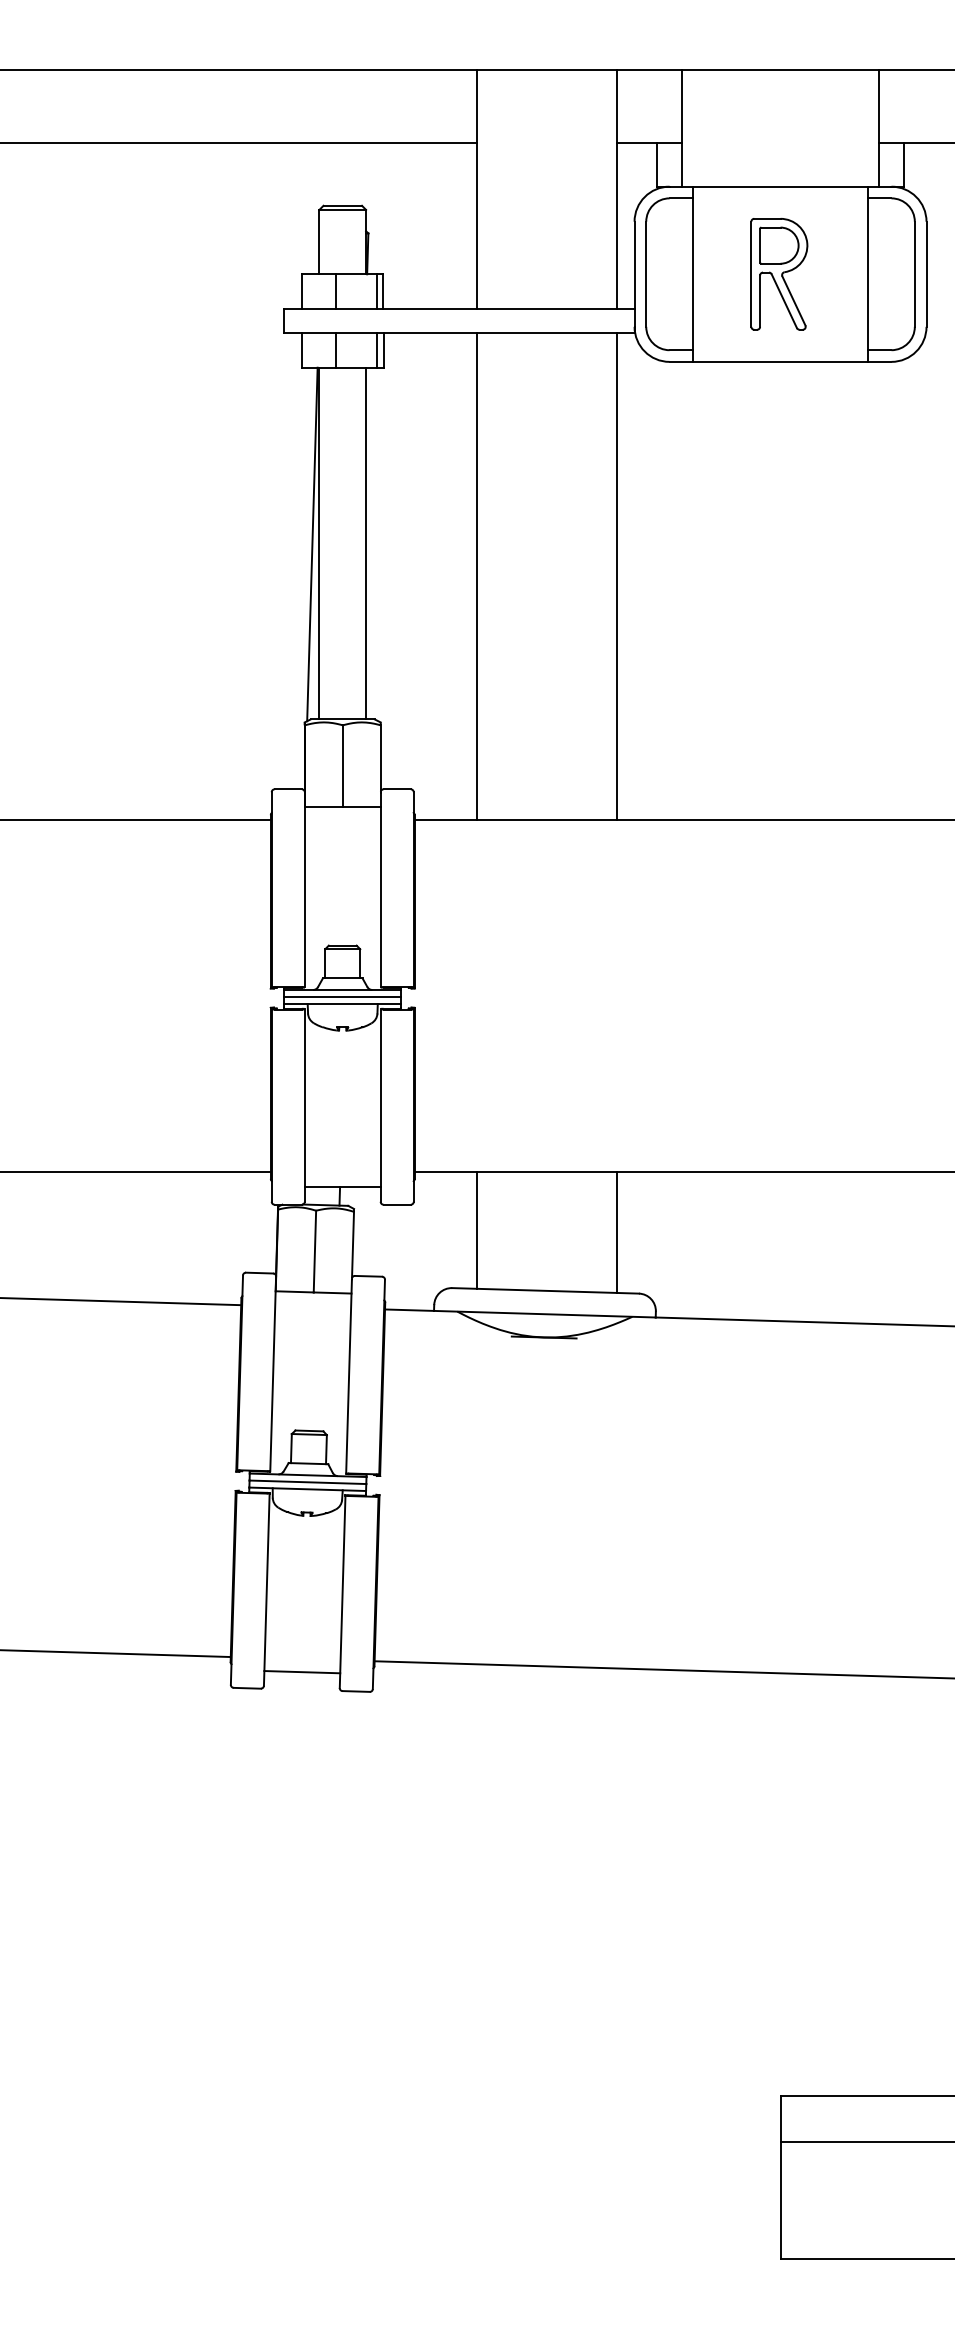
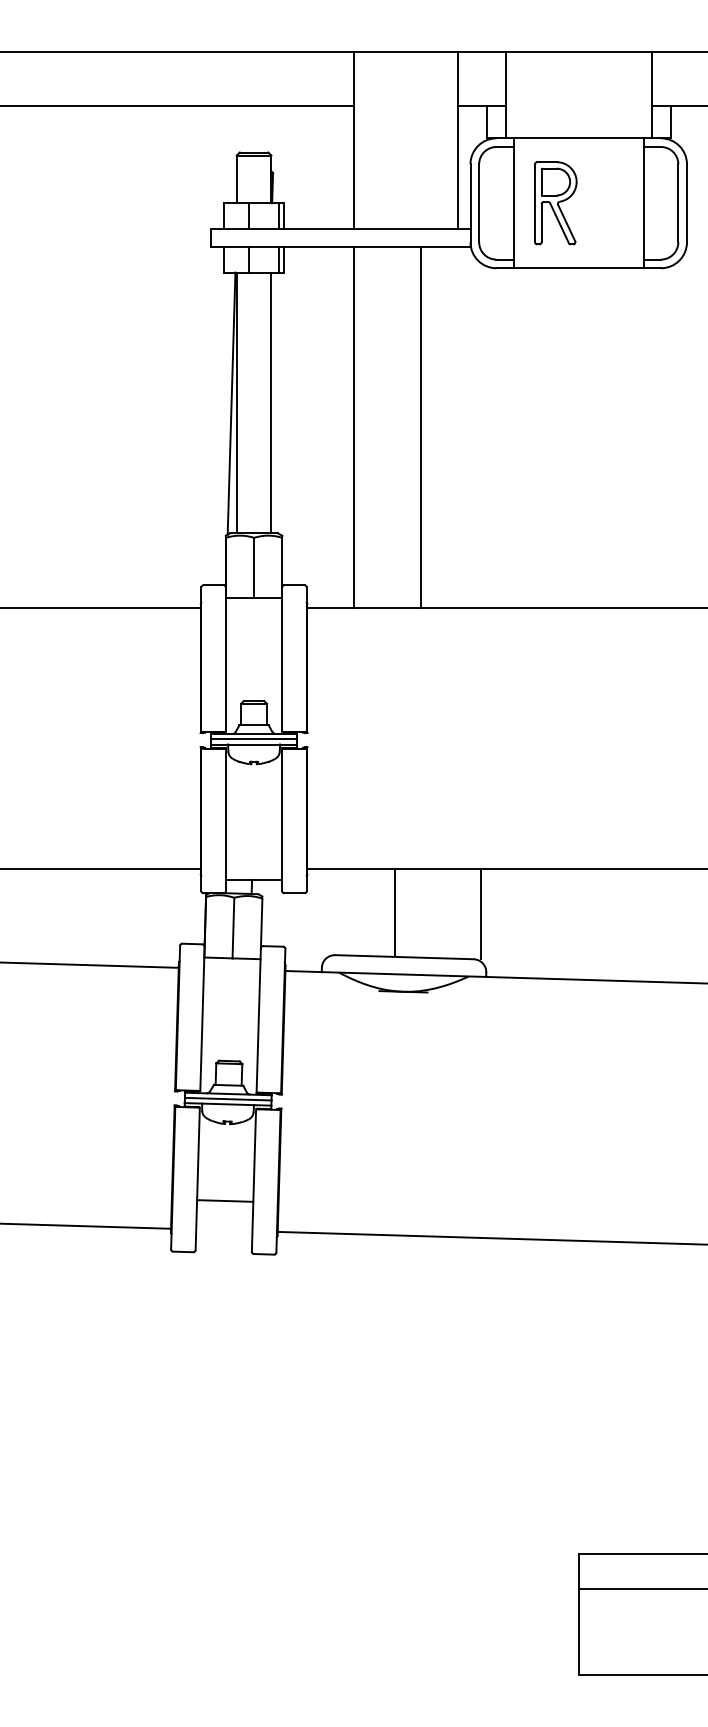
part: (778, 274) -> (555, 203), moved
line: (617, 576) -> (420, 427), moved
line: (476, 1230) -> (394, 912), moved
line: (617, 1231) -> (480, 913), moved
line: (301, 1671) -> (224, 1200), moved

